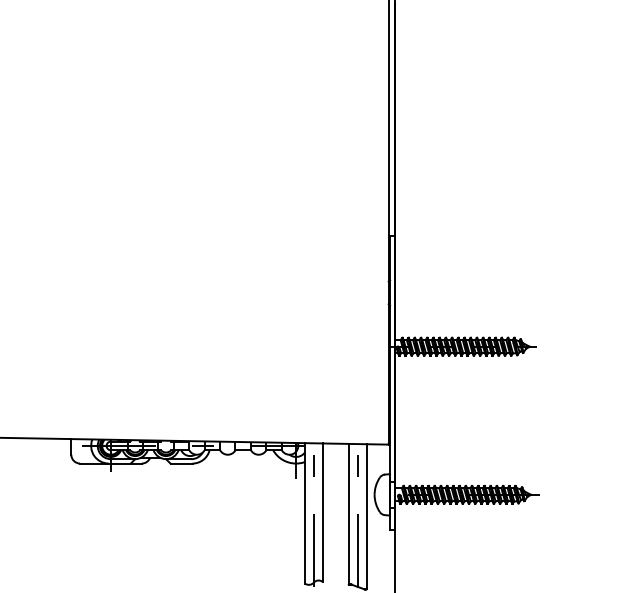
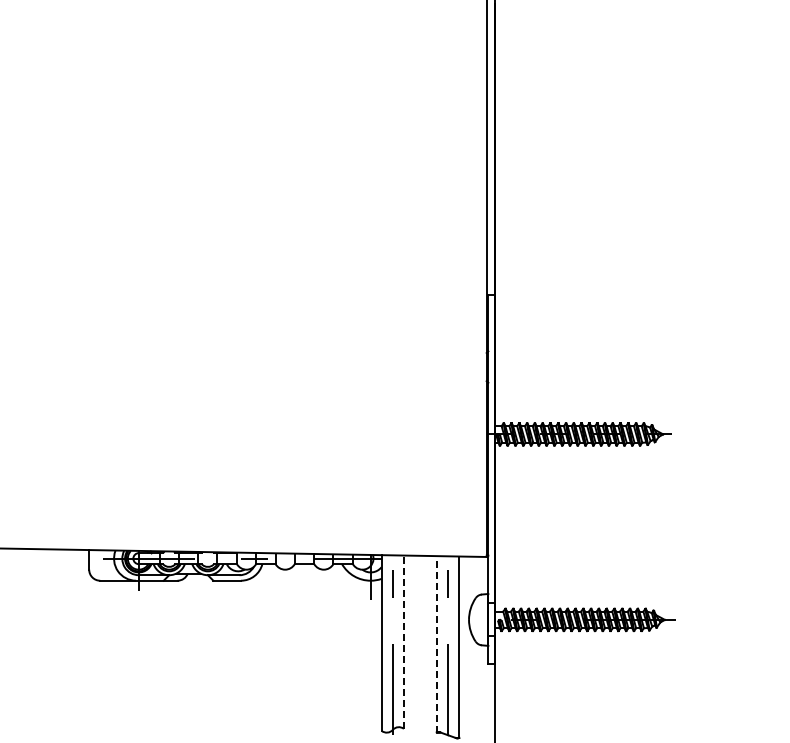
line: (322, 512) -> (403, 642), solid -> dashed
line: (348, 513) -> (436, 643), solid -> dashed

